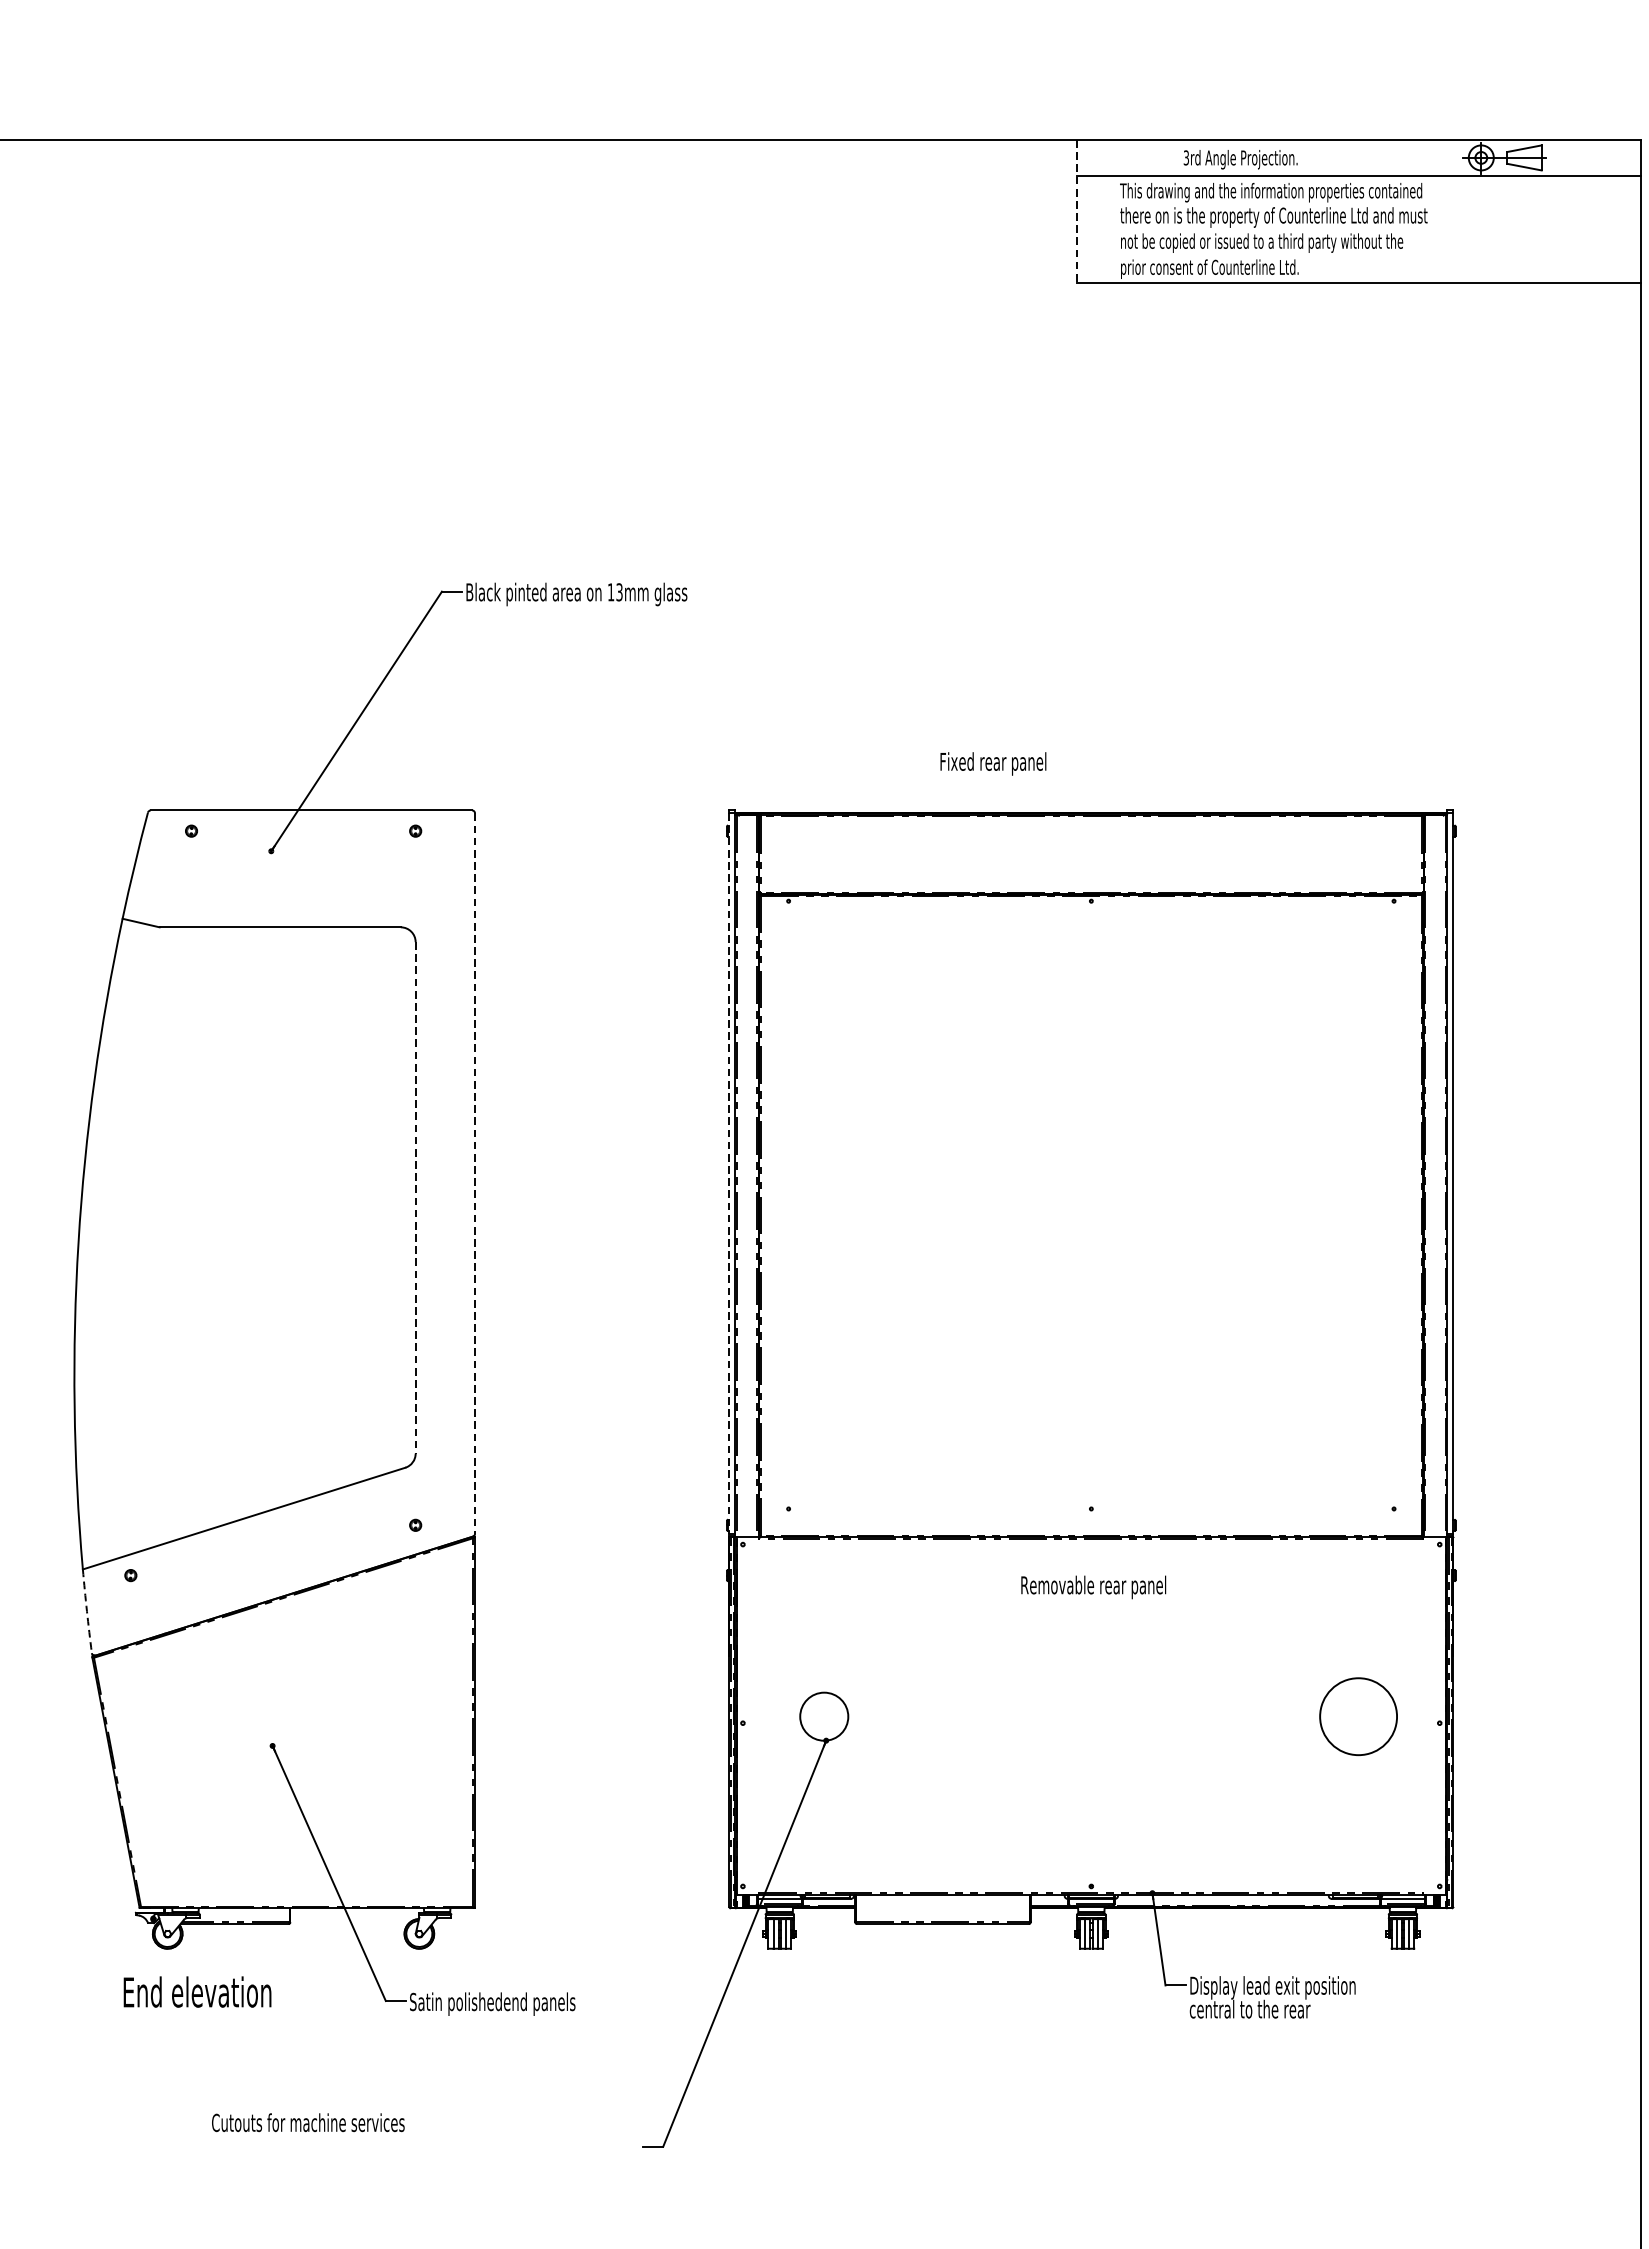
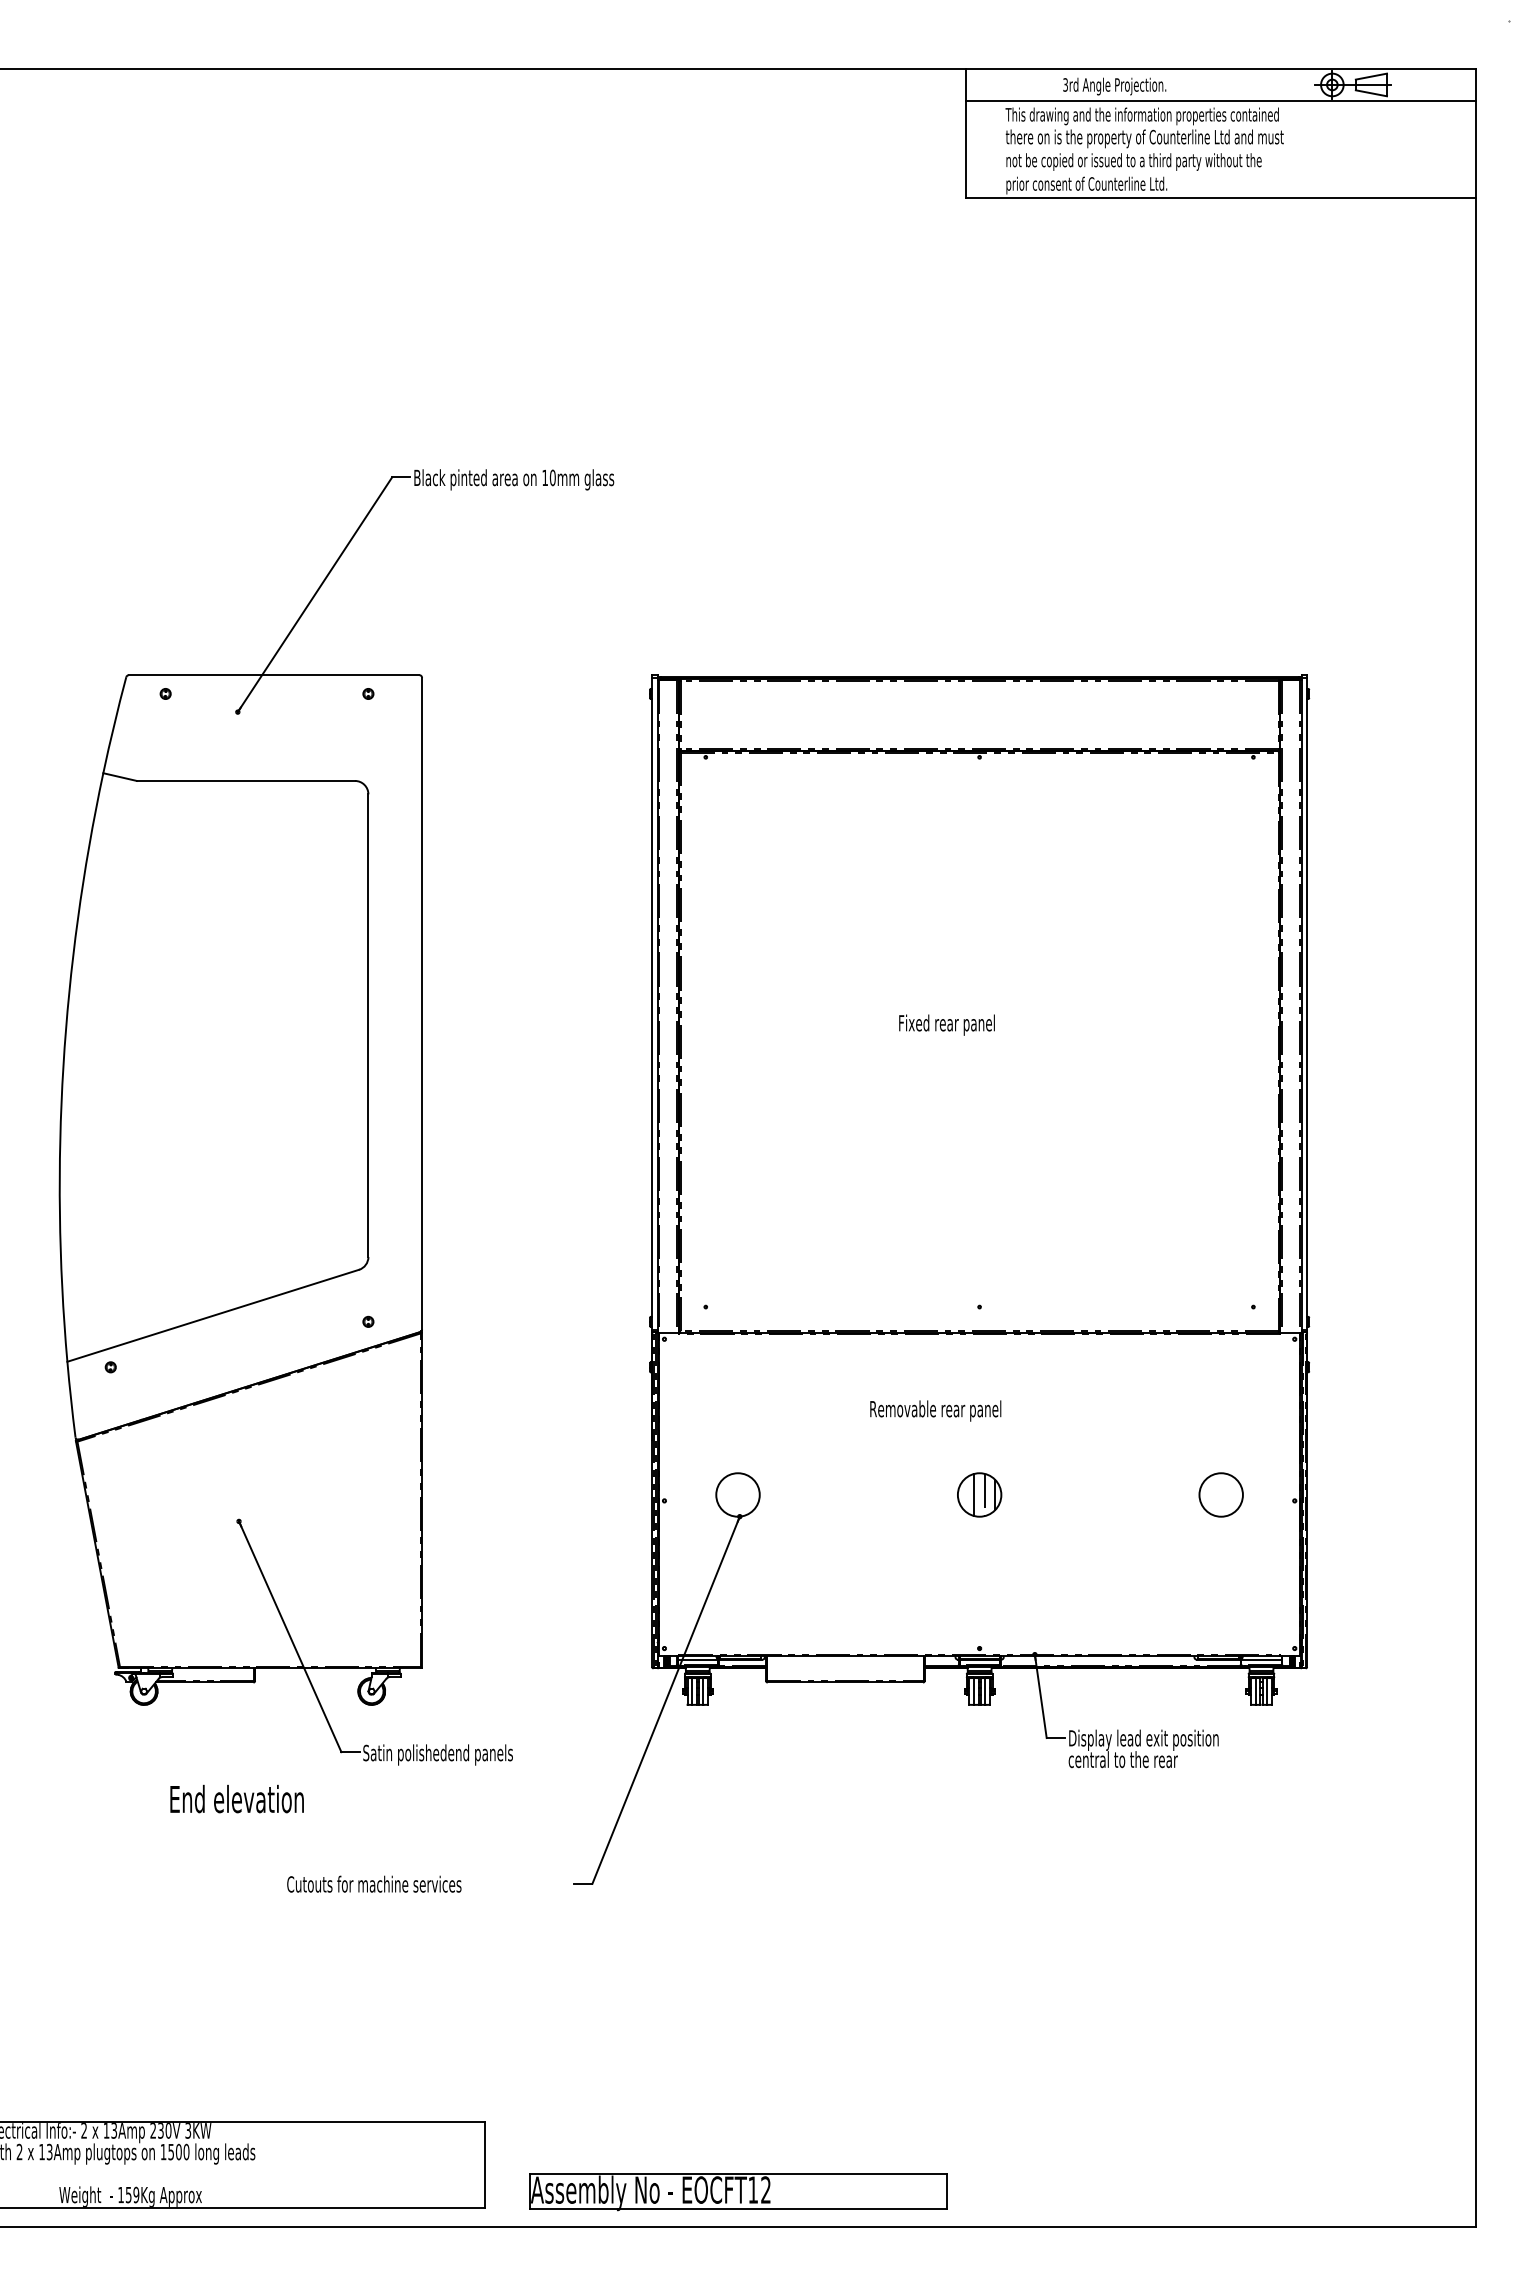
line: (1076, 211) -> (966, 133), dashed -> solid
text: (619, 591) -> (552, 477), 13mm -> 10mm
text: (992, 763) -> (946, 1024), moved
line: (475, 1173) -> (422, 1003), dashed -> solid
line: (729, 1173) -> (652, 1003), dashed -> solid
line: (415, 1198) -> (368, 1026), dashed -> solid
text: (1093, 1586) -> (935, 1410), moved
arc: (87, 1611) -> (71, 1399), dashed -> solid
part: (1091, 1716) -> (979, 1494), added
circle: (1357, 1716) -> (1220, 1494), size x0.62
text: (196, 1991) -> (236, 1798), moved
text: (308, 2121) -> (374, 1883), moved

